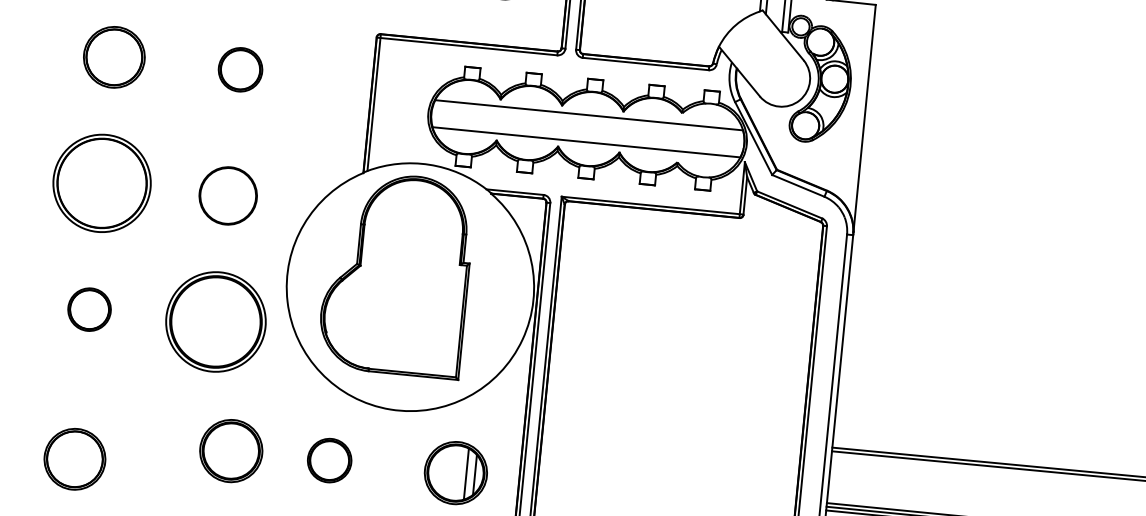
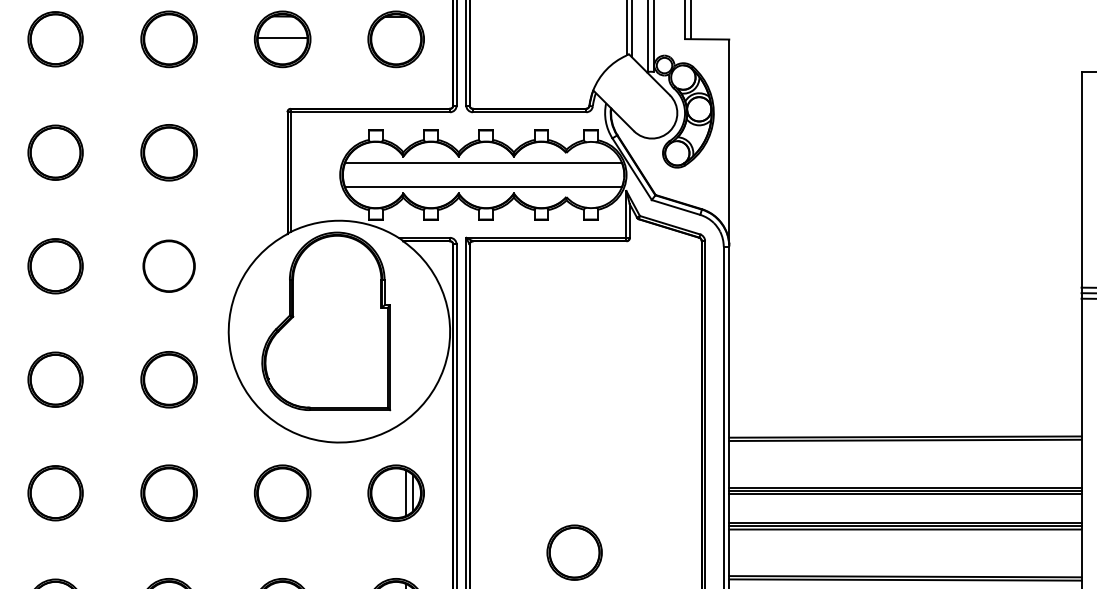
part: (239, 69) -> (168, 152), size x1.43
part: (101, 183) -> (55, 266), size x0.62
part: (89, 309) -> (55, 379), size x1.43
part: (215, 321) -> (168, 379), size x0.62
part: (230, 450) -> (168, 492), moved
part: (74, 459) -> (55, 493), moved
part: (329, 459) -> (282, 492), size x1.43

